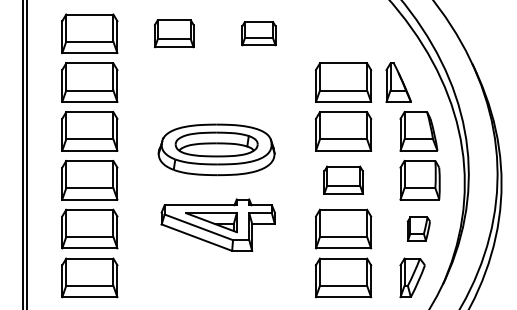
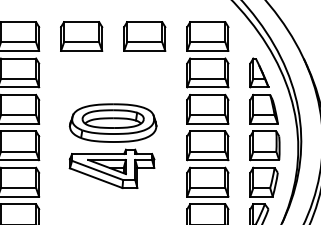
part: (173, 33) -> (80, 36), size x1.43
part: (258, 33) -> (144, 36), size x1.67
part: (343, 33) -> (207, 36), added
part: (398, 82) -> (259, 72), moved
part: (343, 179) -> (207, 145), size x1.43
part: (217, 224) -> (111, 168), moved
part: (418, 228) -> (263, 181), size x1.67

